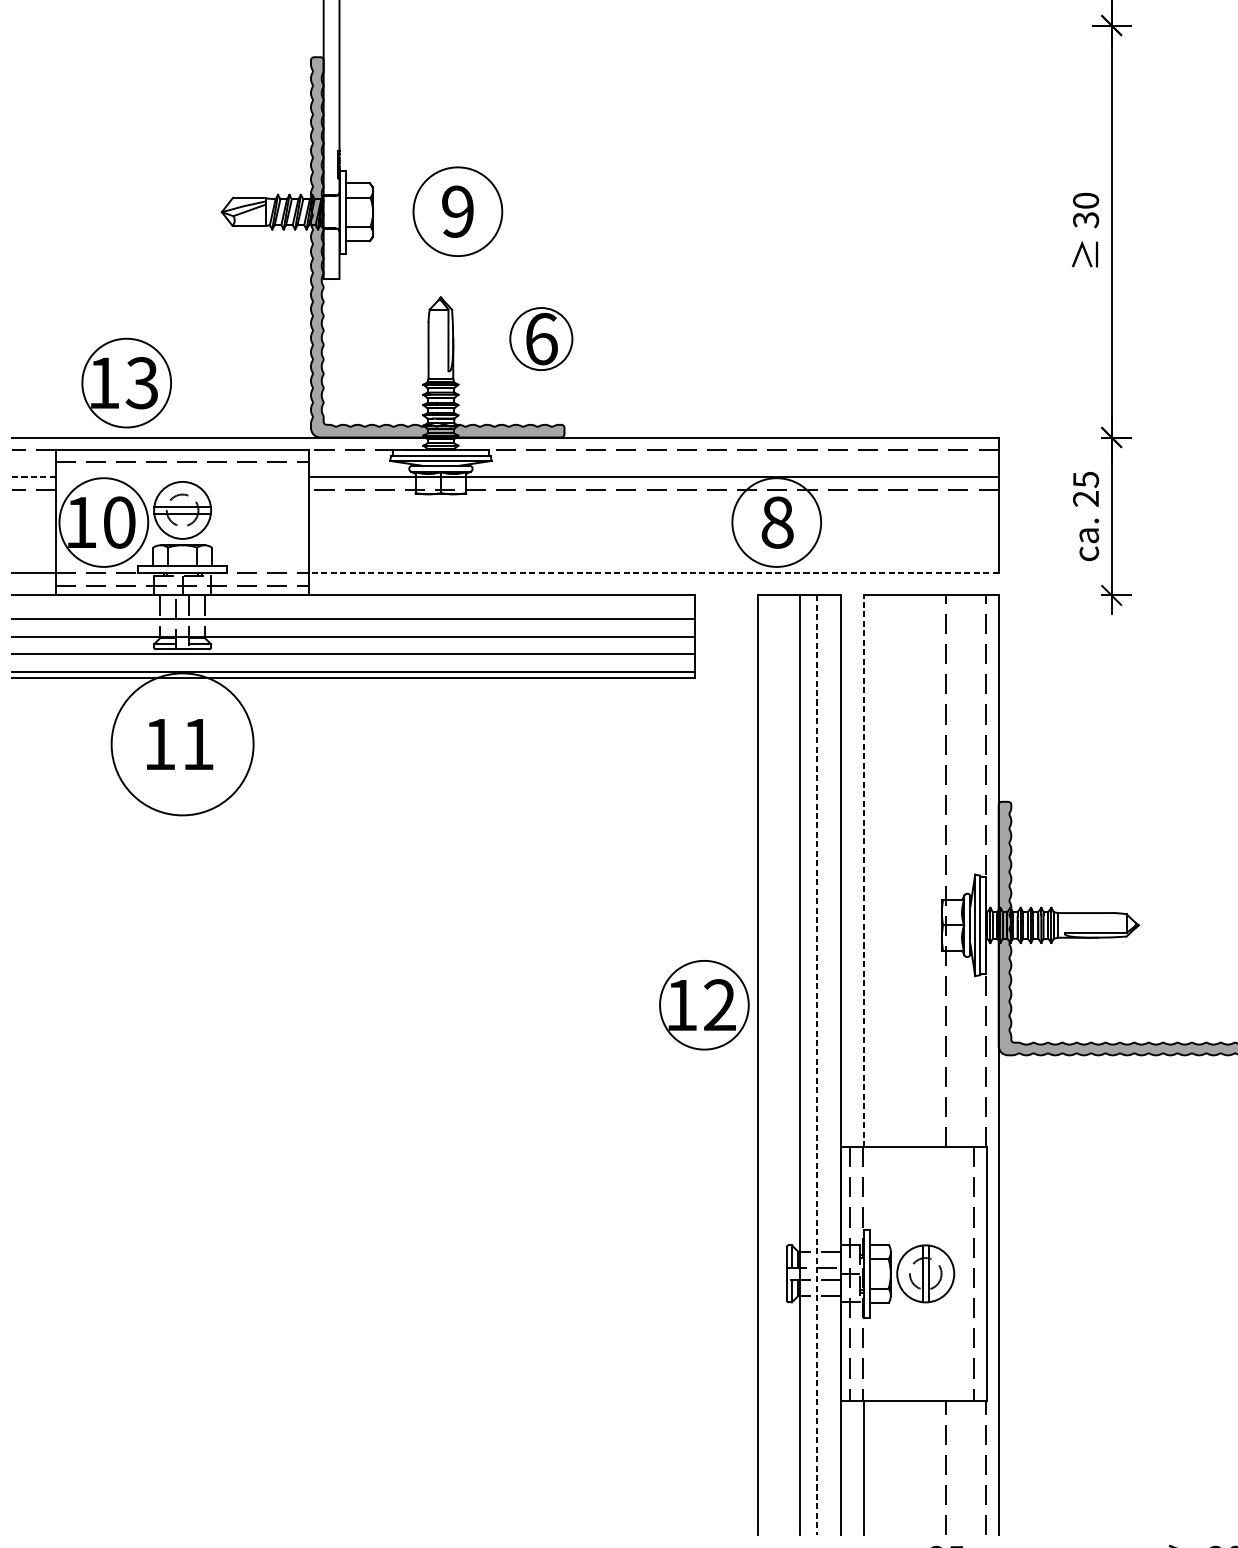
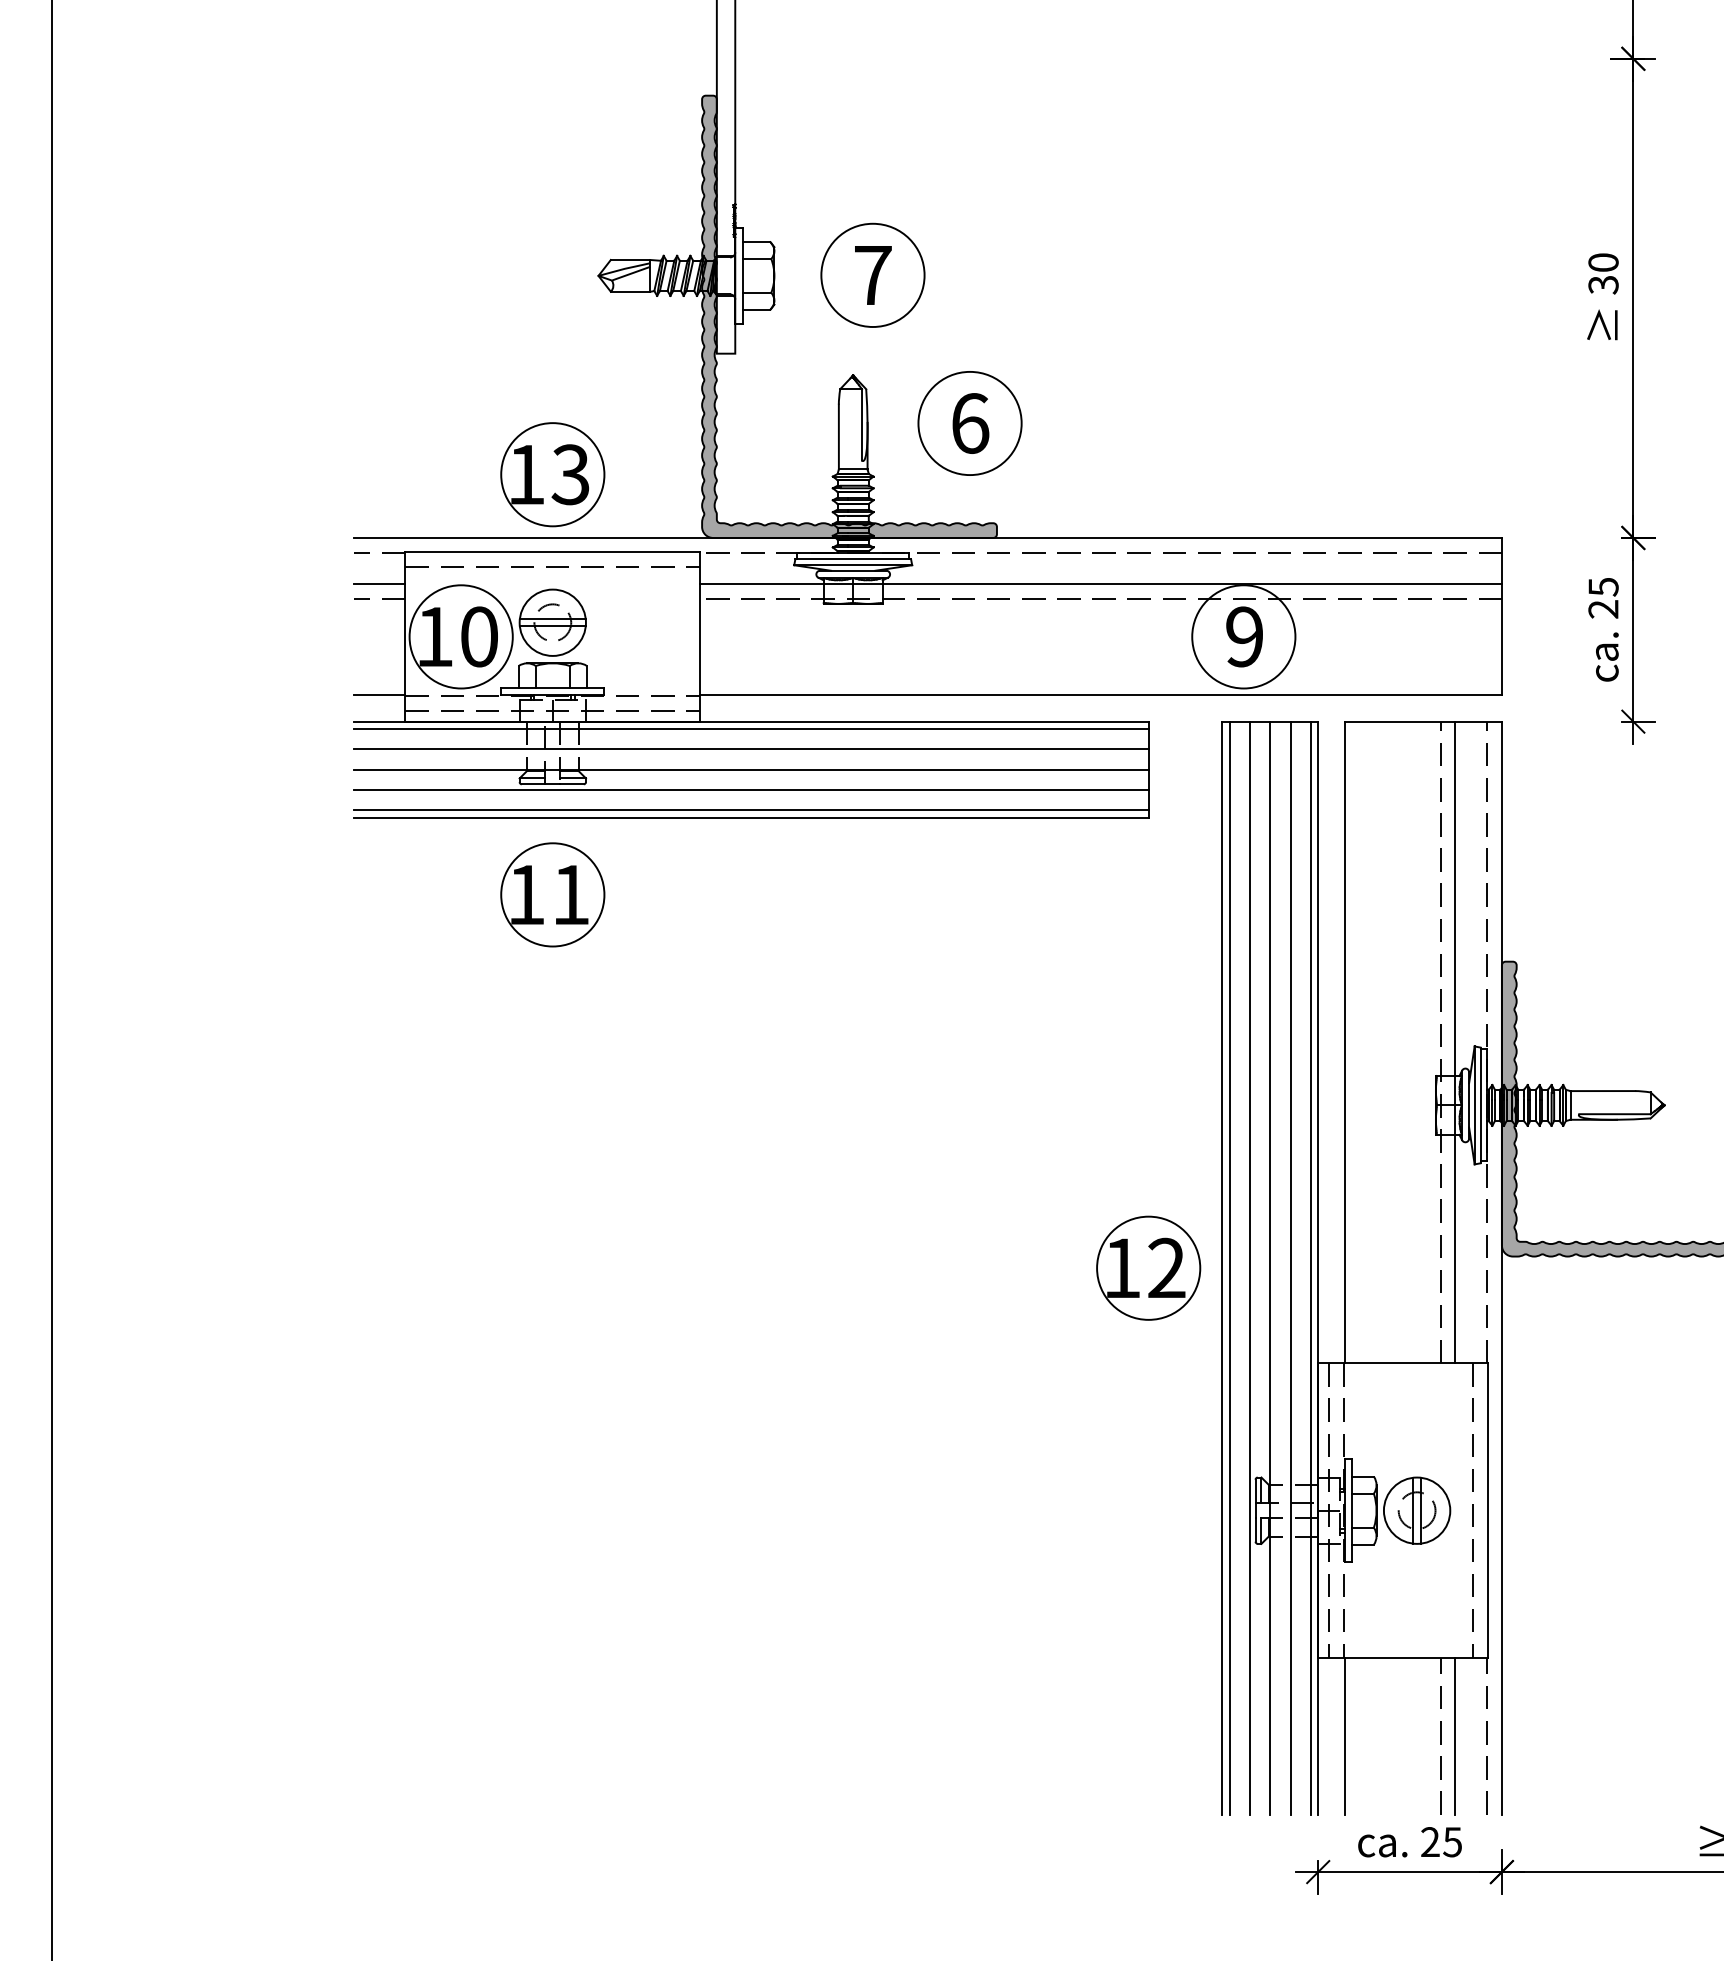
text: (457, 211) -> (872, 275), 9 -> 7
circle: (540, 339) -> (969, 423), size x1.43
part: (126, 382) -> (552, 474), moved
line: (33, 477) -> (379, 584), dashed -> solid
text: (777, 522) -> (1244, 636), 8 -> 9
line: (654, 572) -> (1101, 694), dashed -> solid
line: (353, 602) -> (751, 729), added
circle: (182, 744) -> (552, 894), size x0.62
line: (863, 871) -> (1344, 1042), dashed -> solid
line: (958, 871) -> (1455, 1042), added
part: (704, 1004) -> (1148, 1267), moved
line: (764, 1064) -> (1229, 1267), added
line: (782, 1064) -> (1250, 1267), added
line: (834, 1064) -> (1310, 1267), added
line: (816, 1065) -> (1290, 1268), dashed -> solid
line: (958, 1468) -> (1455, 1736), added

